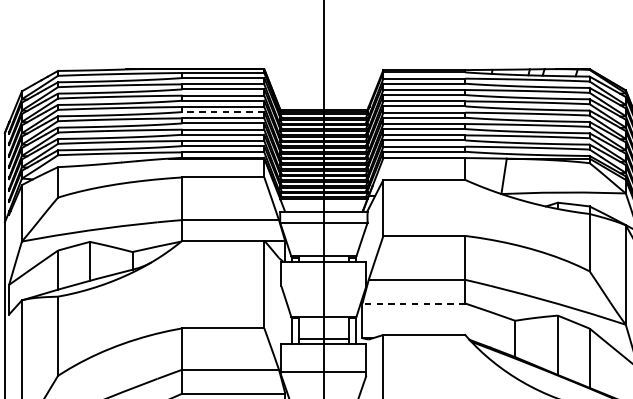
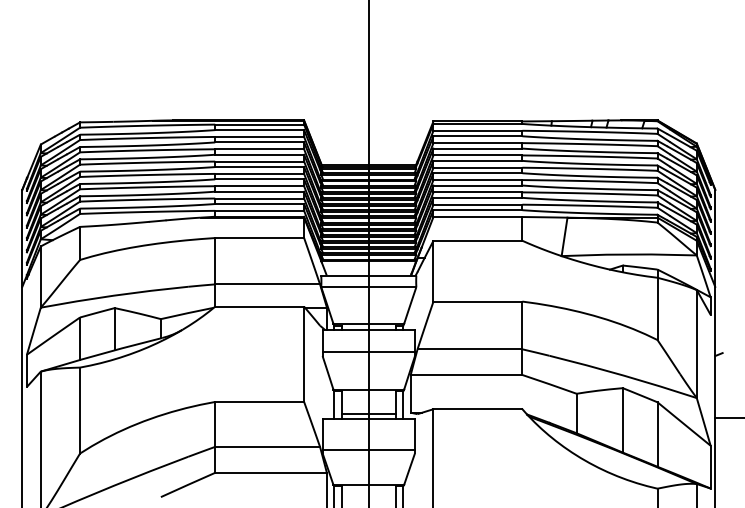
line: (223, 112) -> (259, 167), dashed -> solid
line: (323, 281) -> (368, 351), added
line: (413, 303) -> (466, 375), dashed -> solid

